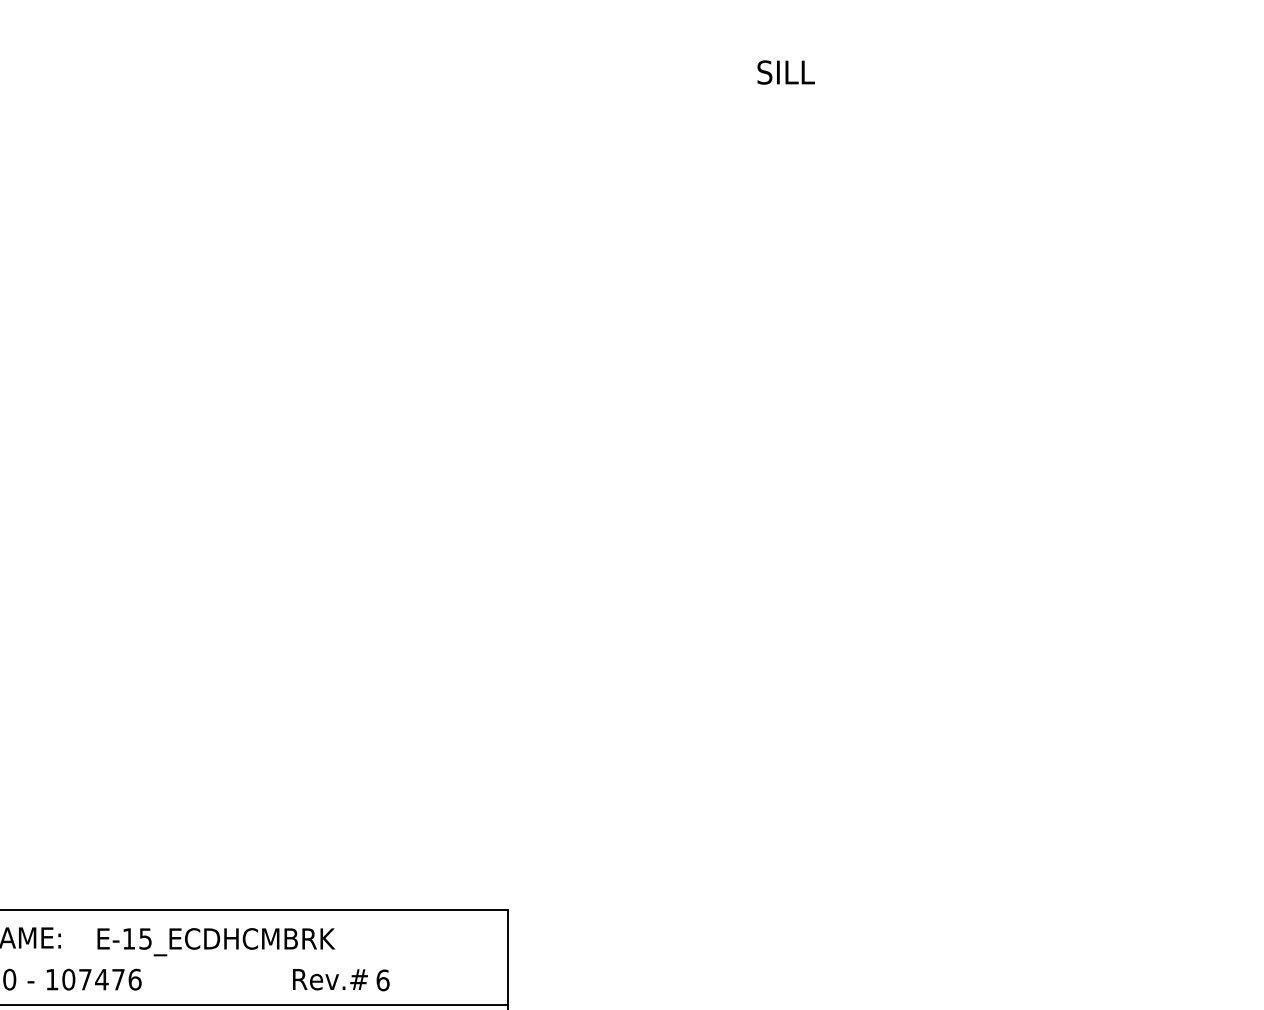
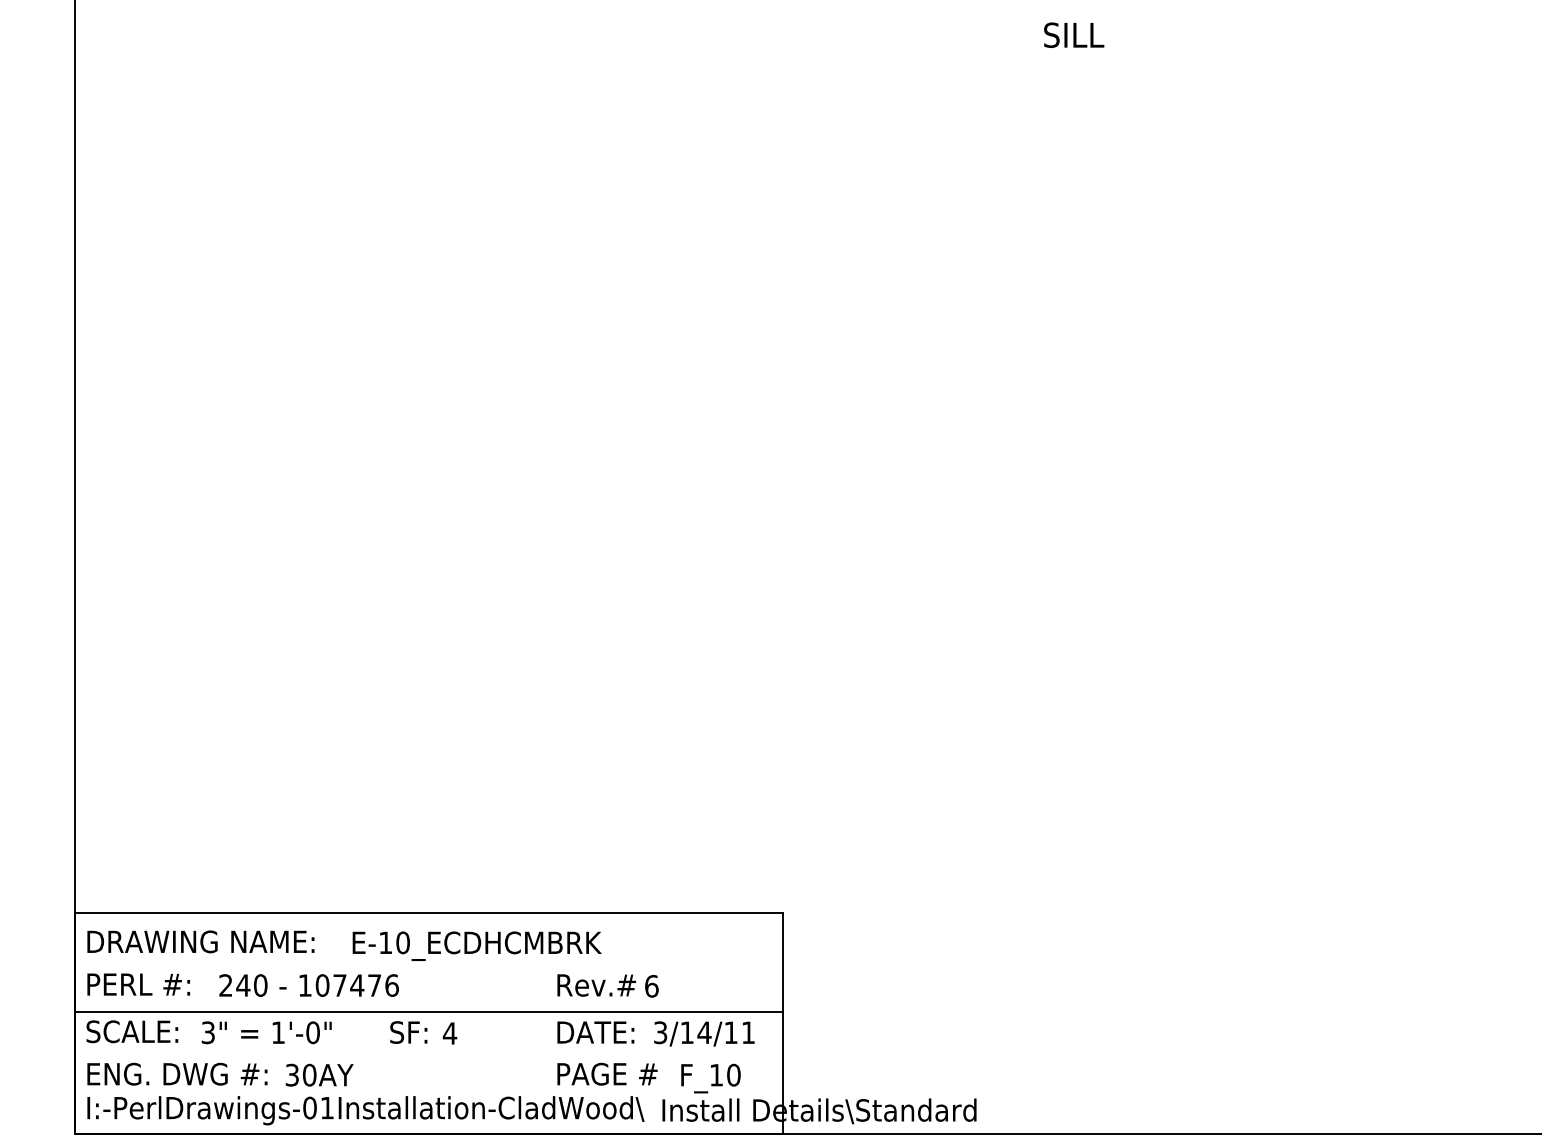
text: (145, 938) -> (402, 942), E-15_ECDHCMBRK -> E-10_ECDHCMBRK

